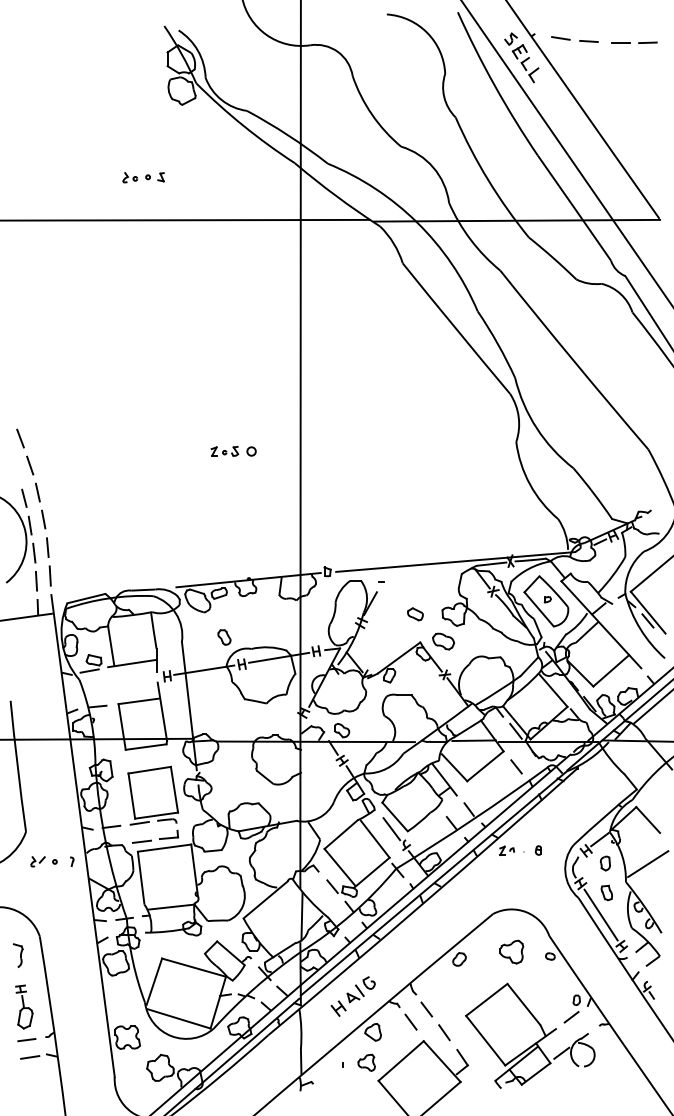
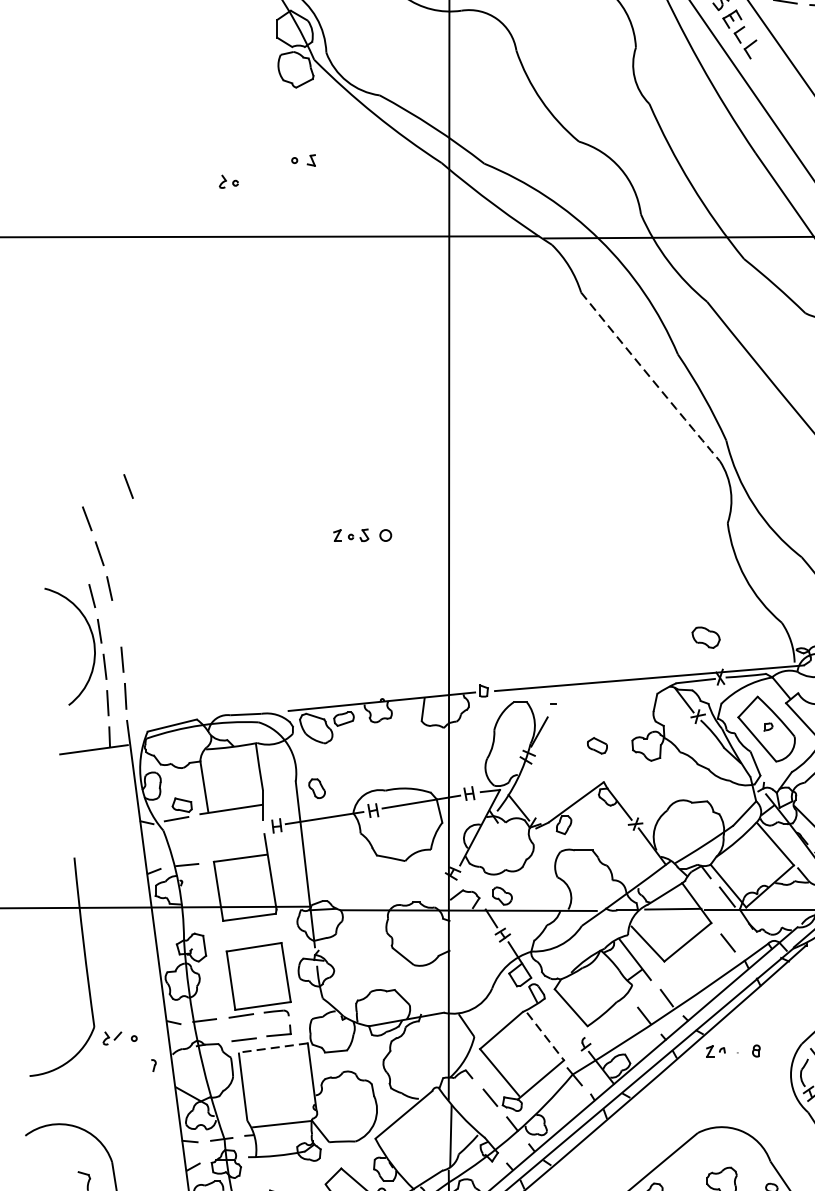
part: (154, 177) -> (302, 160), moved
arc: (456, 328) -> (650, 376), solid -> dashed
line: (52, 413) -> (128, 486), added
line: (43, 519) -> (116, 623), removed
part: (224, 637) -> (317, 788), moved
part: (443, 641) -> (706, 637), moved
line: (391, 829) -> (566, 1023), removed
line: (375, 839) -> (545, 1036), solid -> dashed
line: (164, 848) -> (273, 1048), solid -> dashed
part: (43, 861) -> (119, 1038), moved

